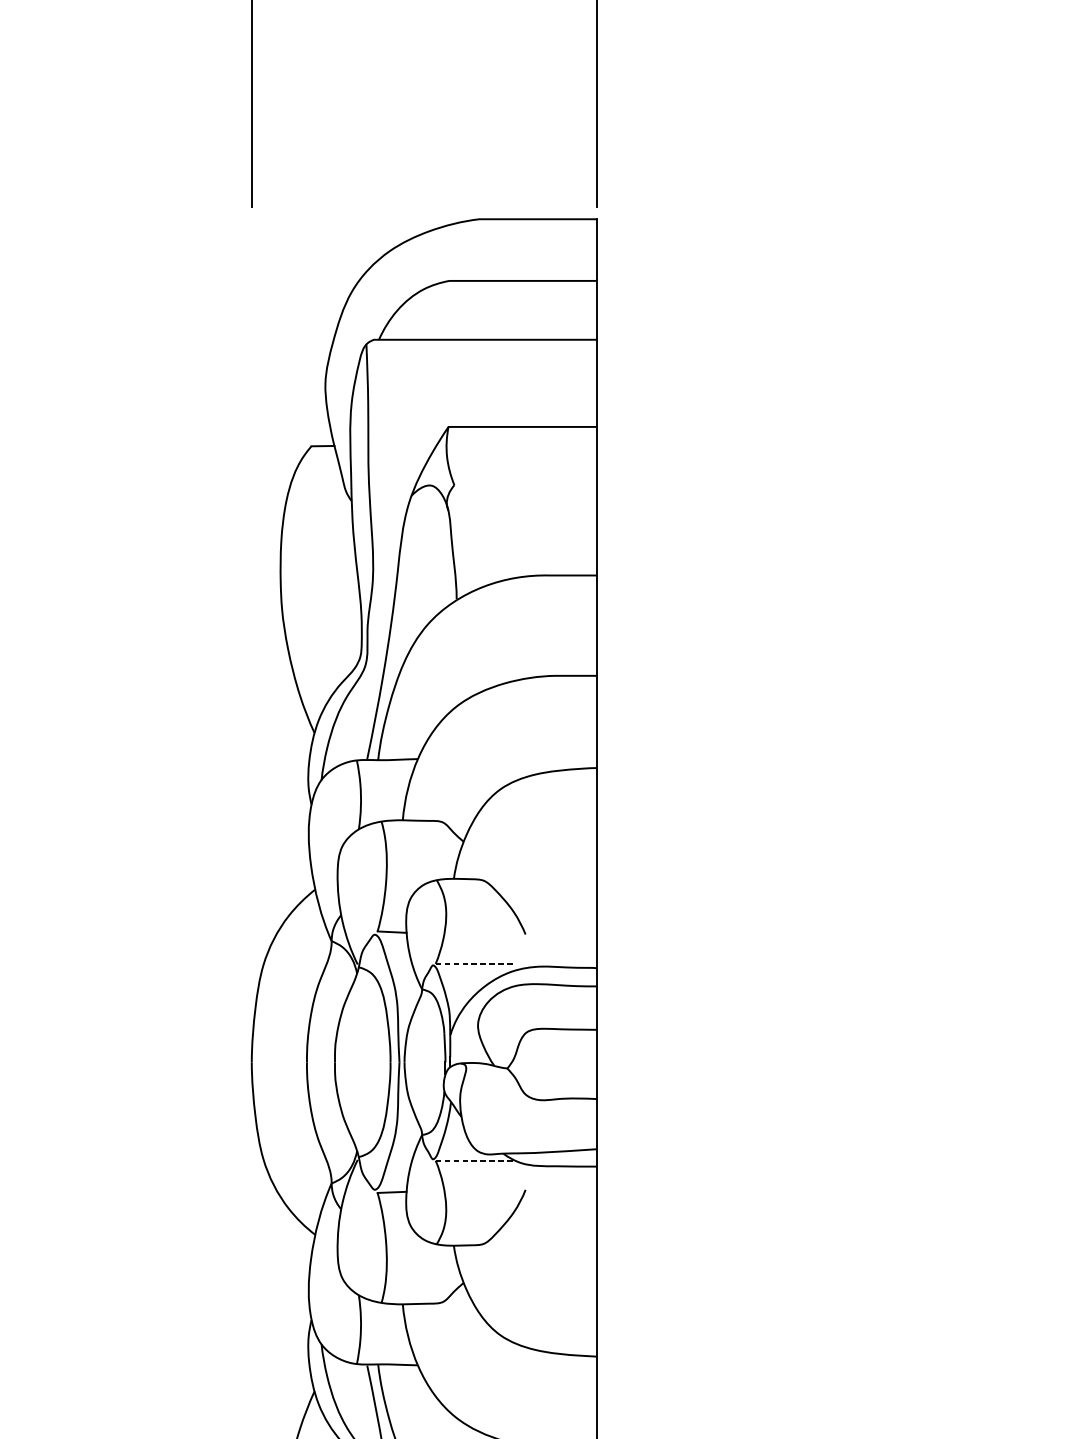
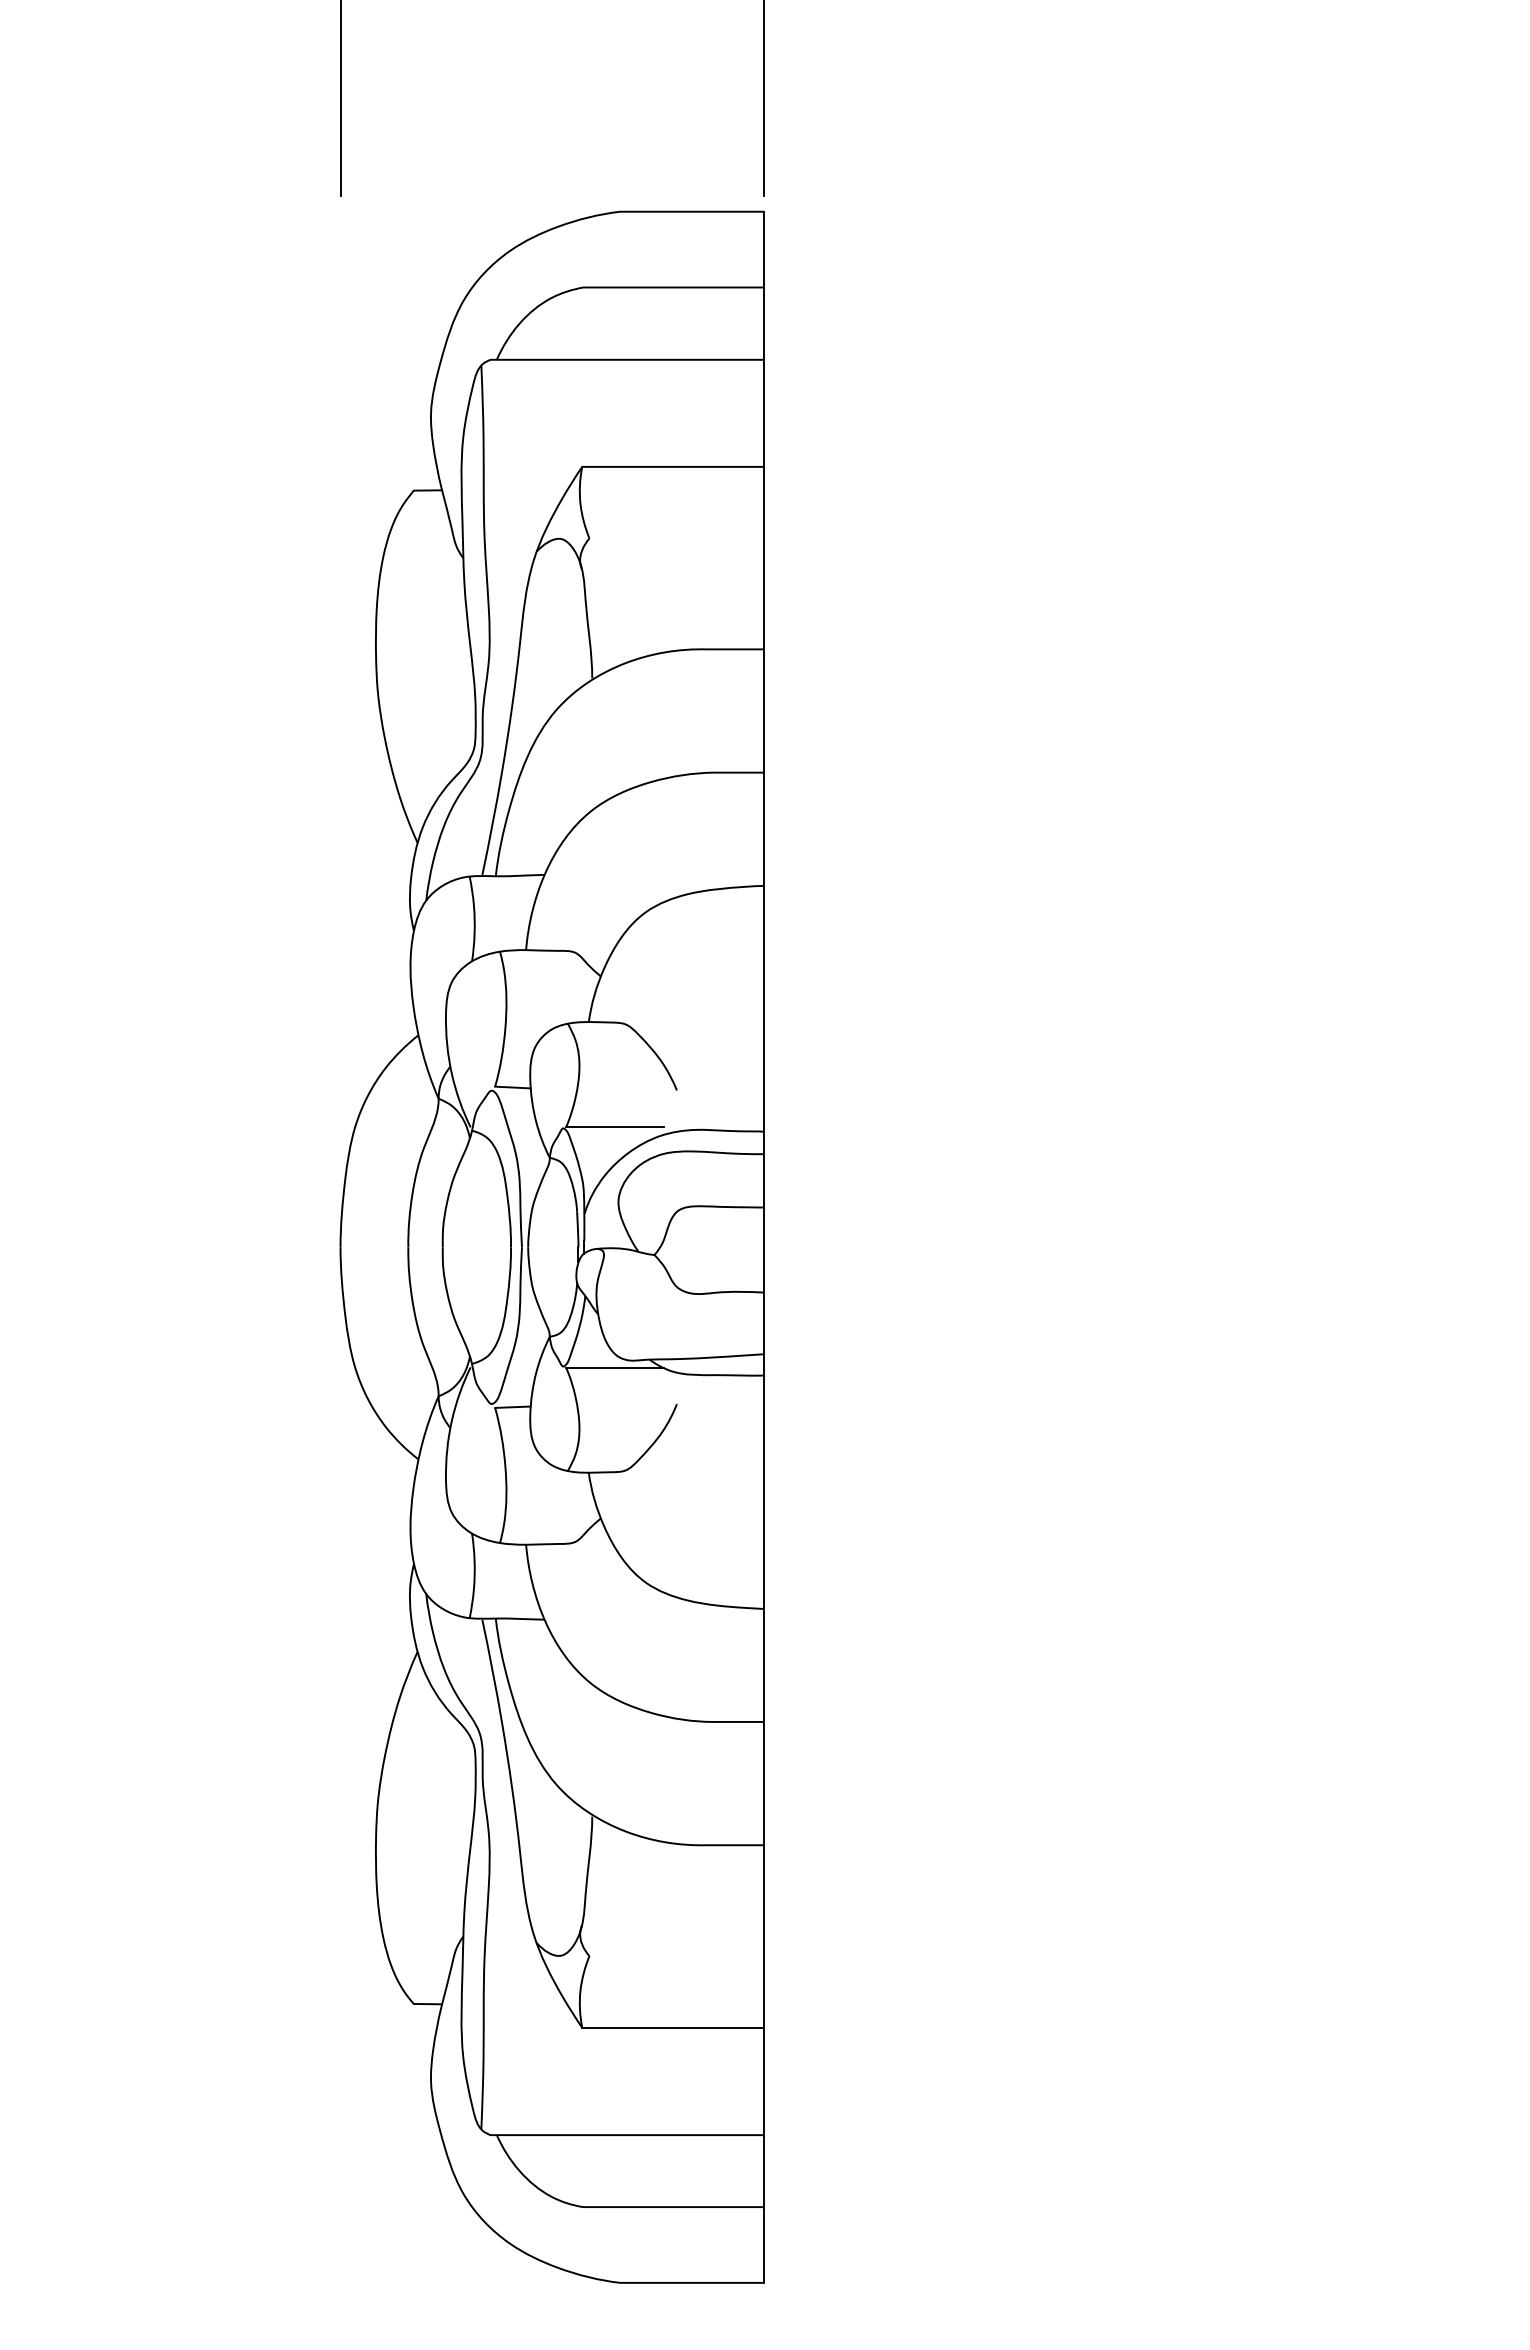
line: (475, 963) -> (615, 1126), dashed -> solid
line: (475, 1160) -> (615, 1368), dashed -> solid

